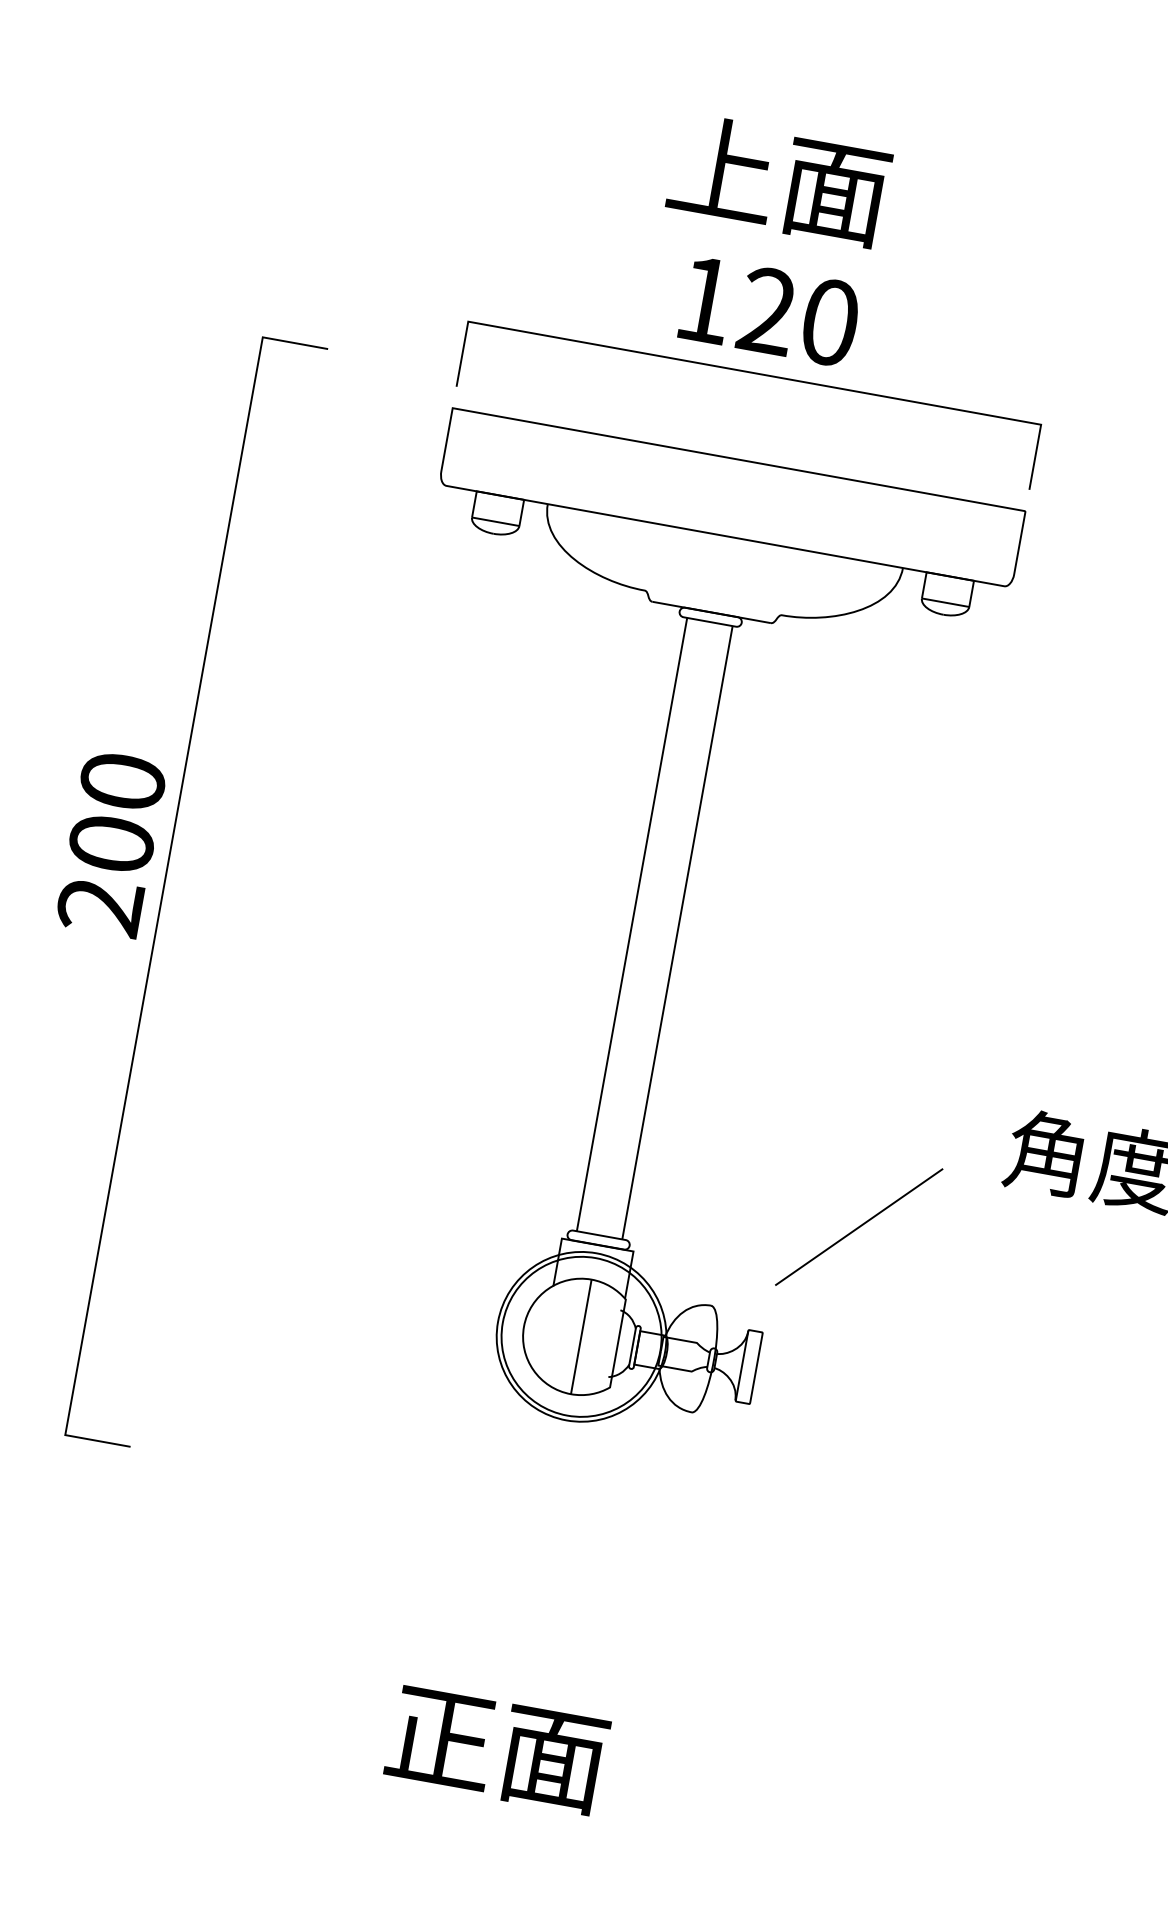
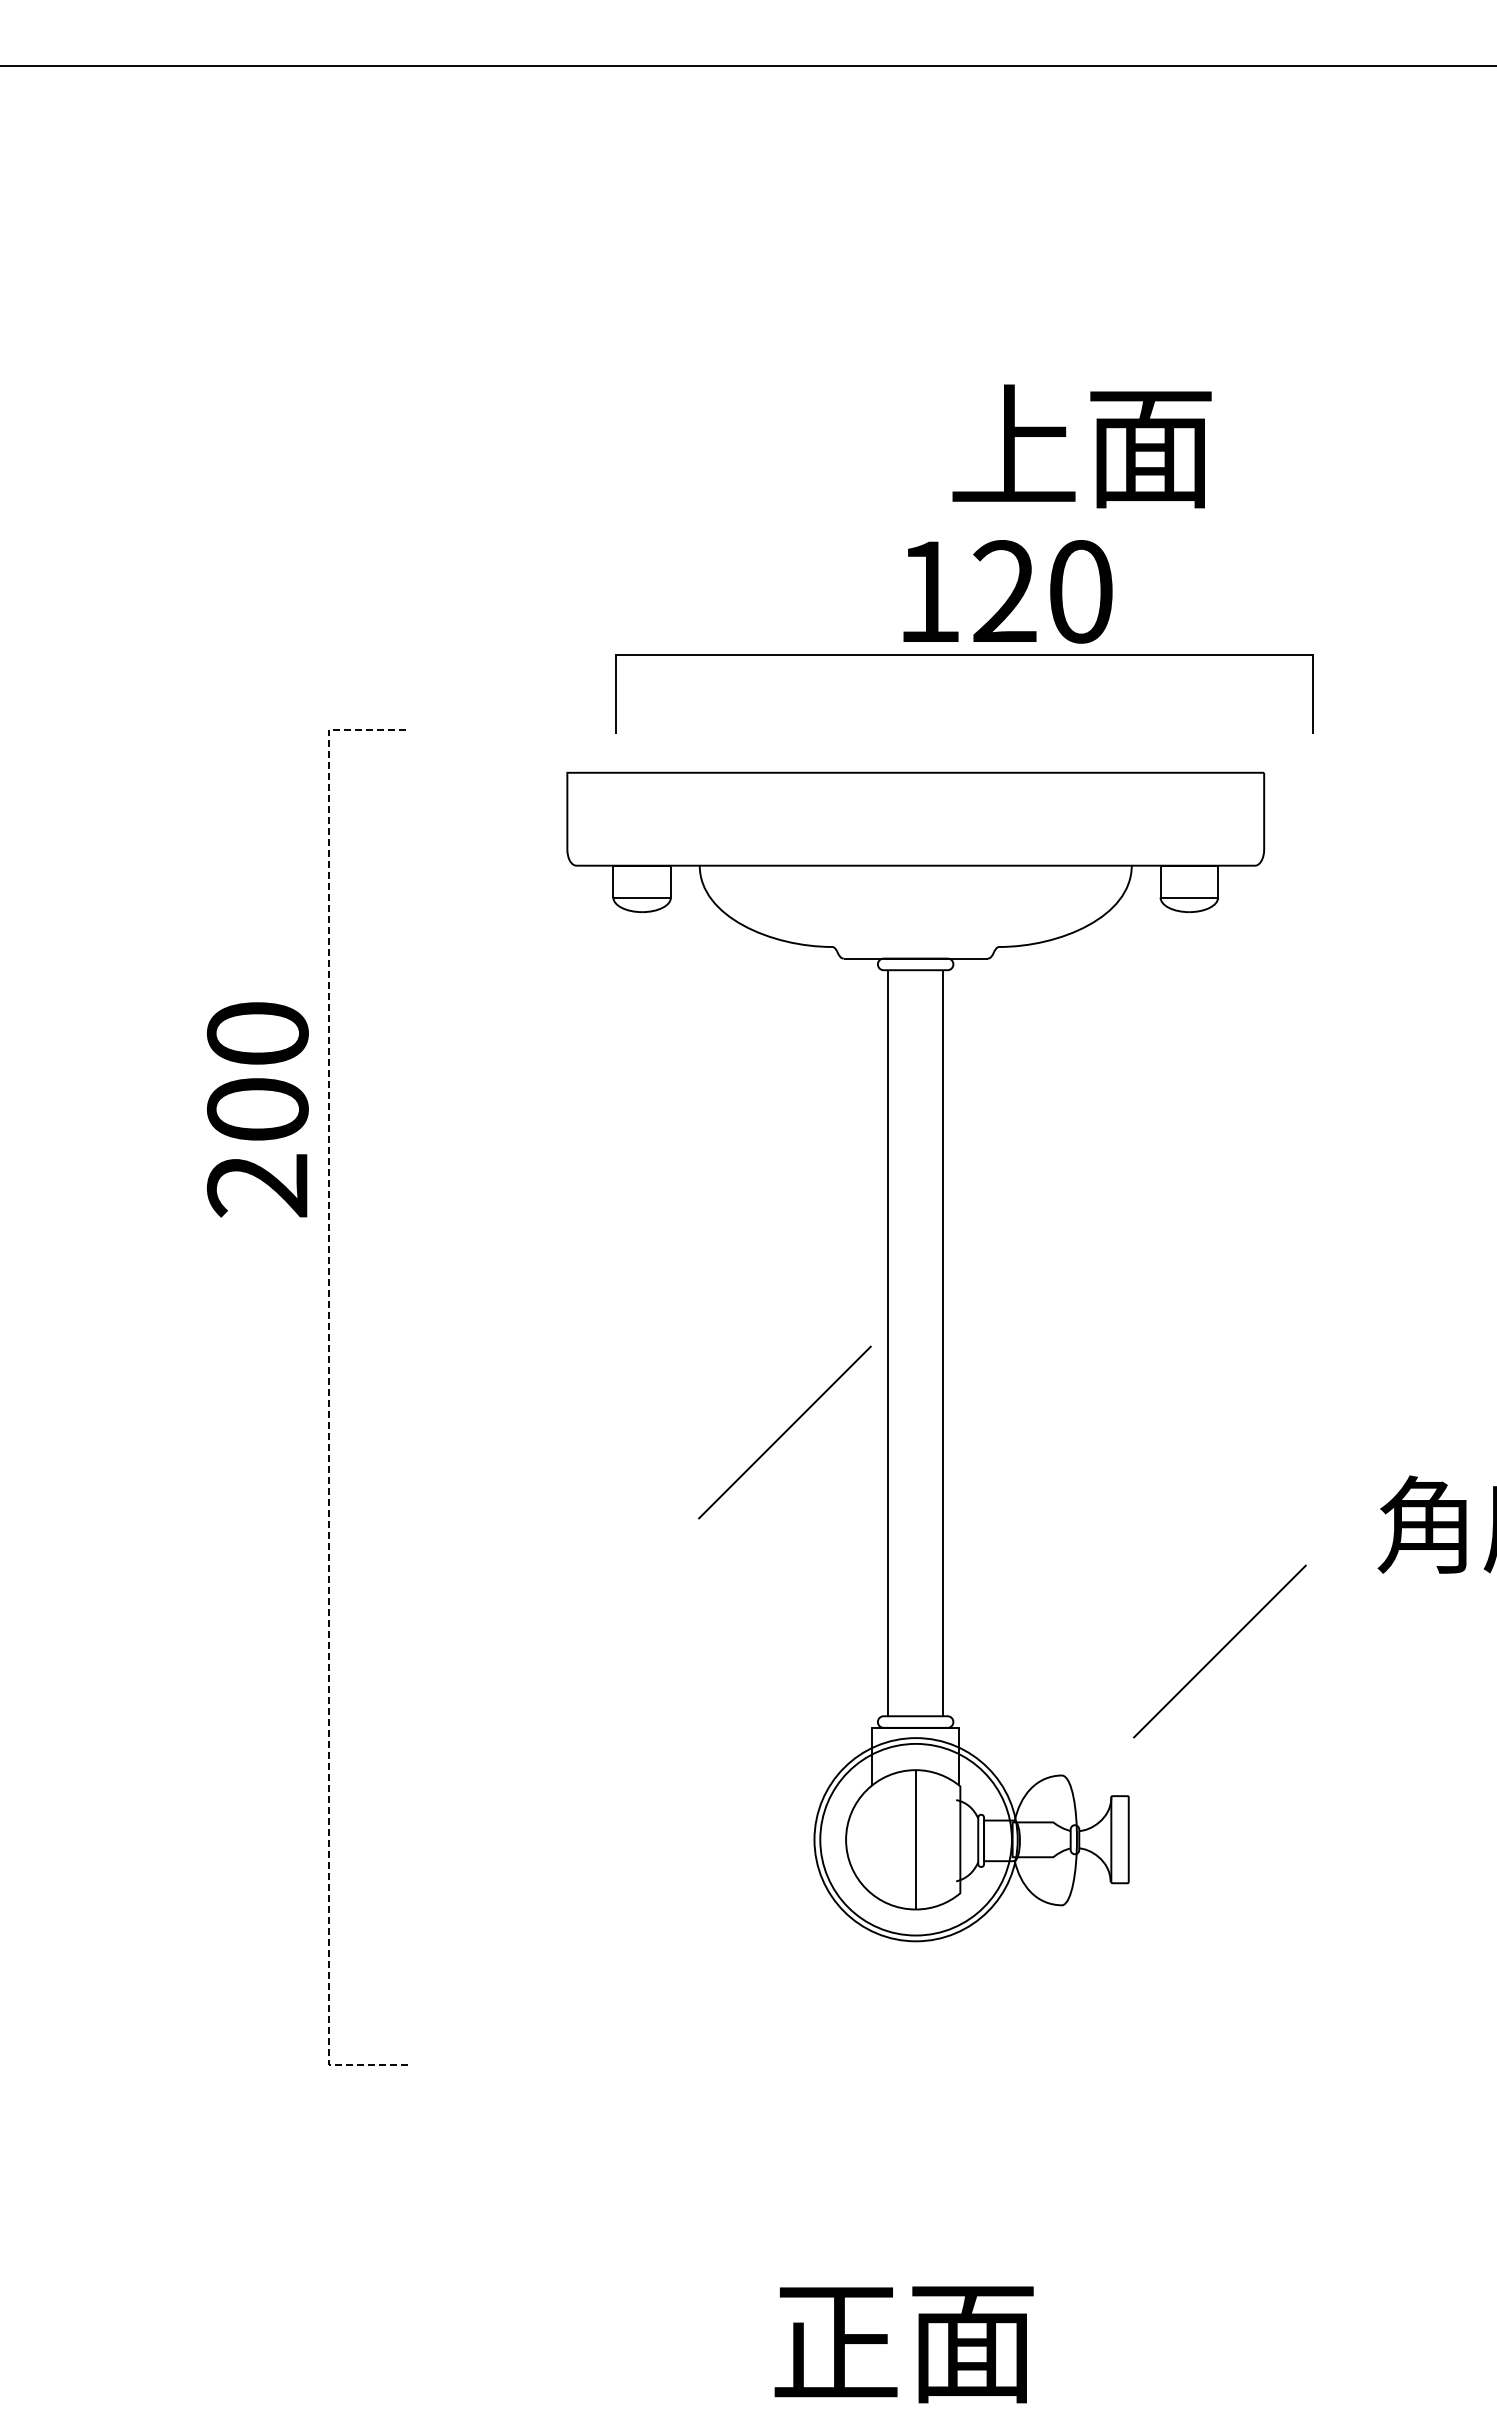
text: (778, 180) -> (1081, 446), moved
text: (769, 311) -> (1007, 591), moved
line: (754, 373) -> (964, 655), moved
text: (111, 843) -> (257, 1109), moved
line: (163, 886) -> (328, 1397), solid -> dashed
line: (533, 982) -> (784, 1432), added

